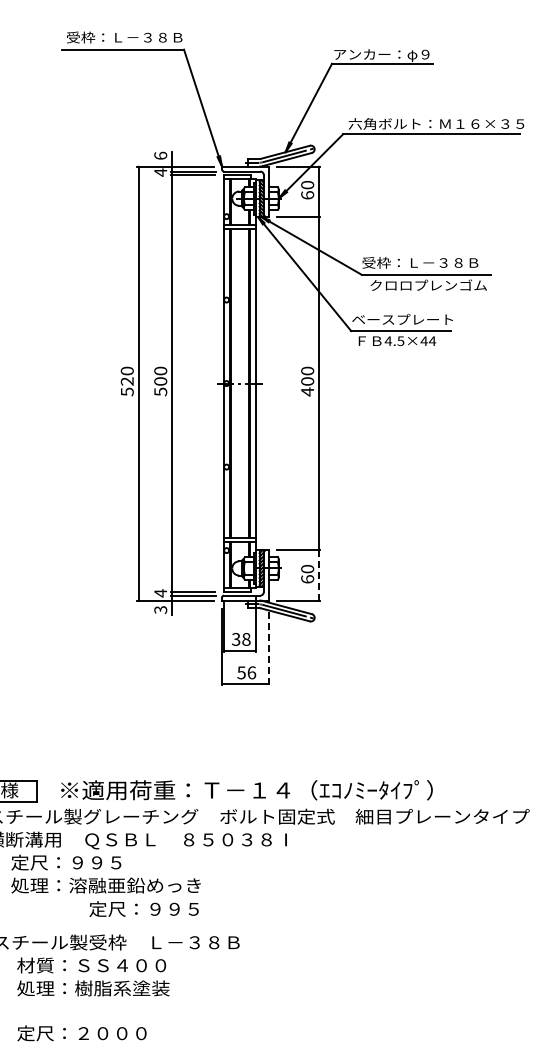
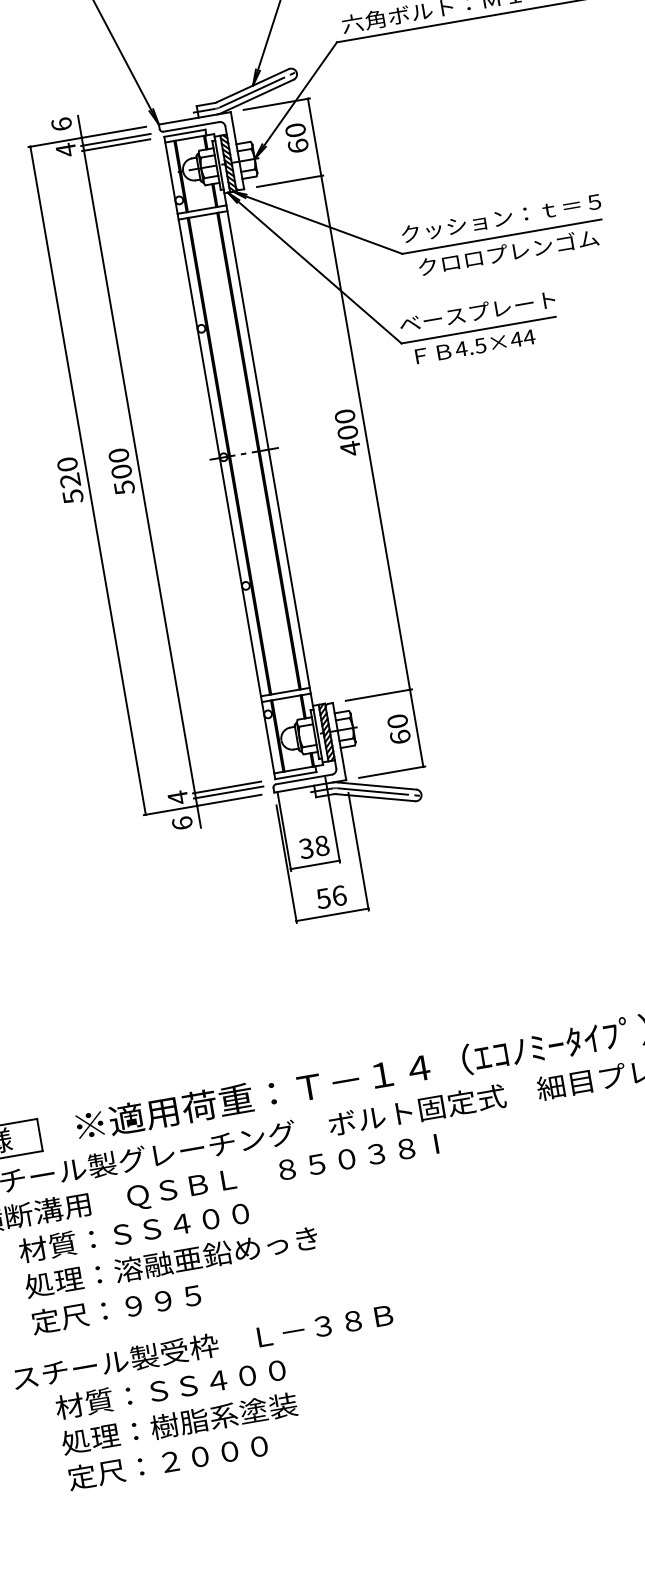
text: (427, 262) -> (500, 217), 受枠：Ｌ－３８Ｂ -> クッション：ｔ＝５
line: (318, 576) -> (416, 729), dashed -> solid
text: (160, 609) -> (181, 822), 3 -> 6
line: (268, 646) -> (358, 850), dashed -> solid
text: (85, 862) -> (133, 1231), 定尺：９９５ -> 材質：ＳＳ４００
text: (143, 908) -> (115, 1308), moved
text: (81, 1033) -> (167, 1462), moved

